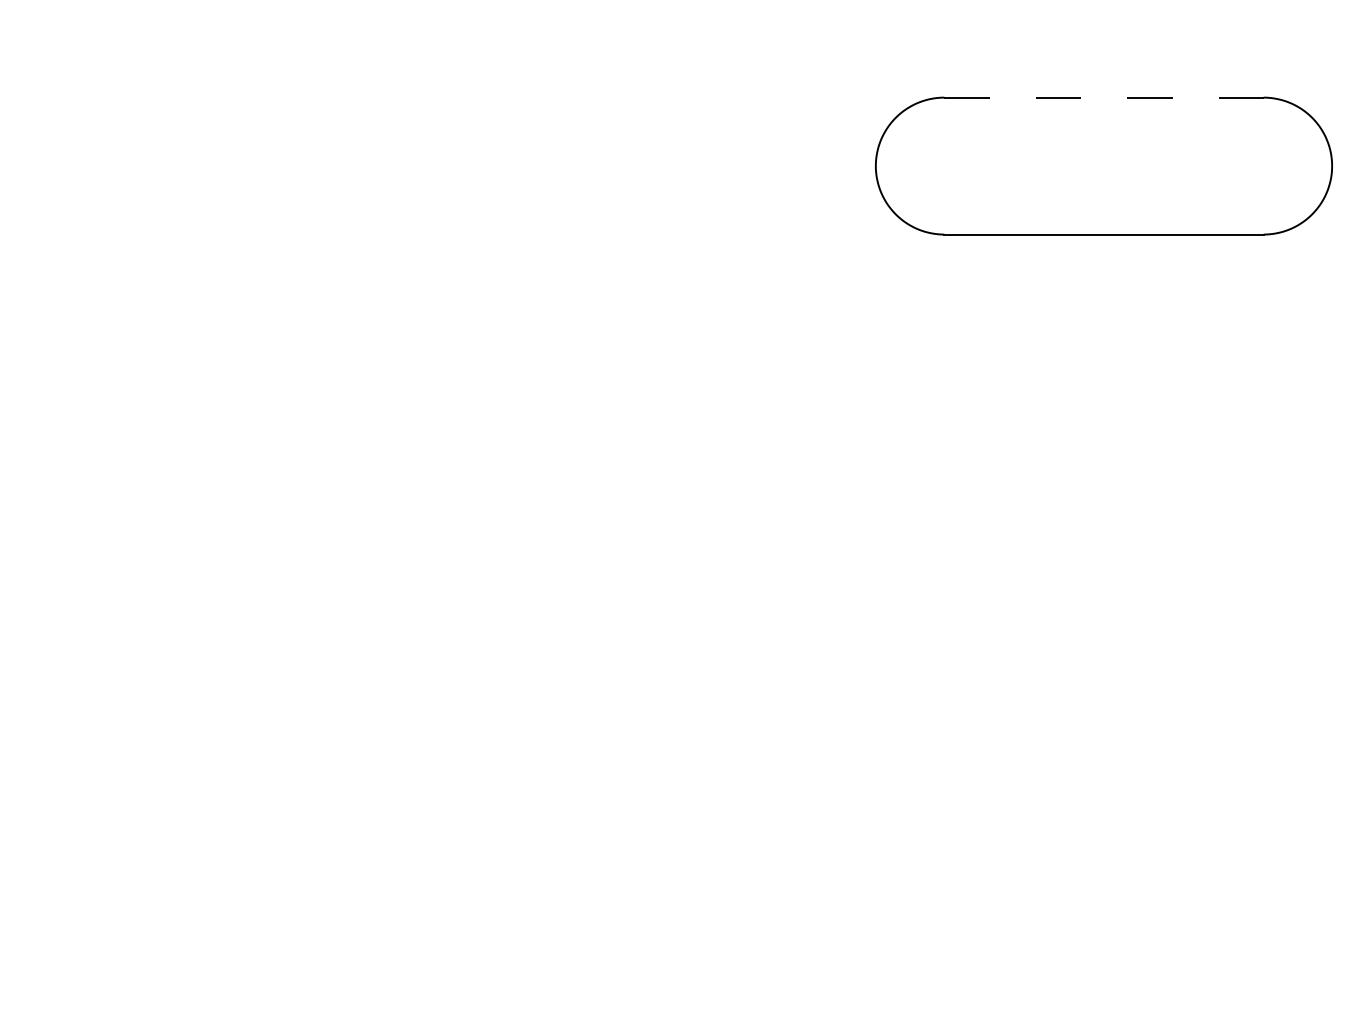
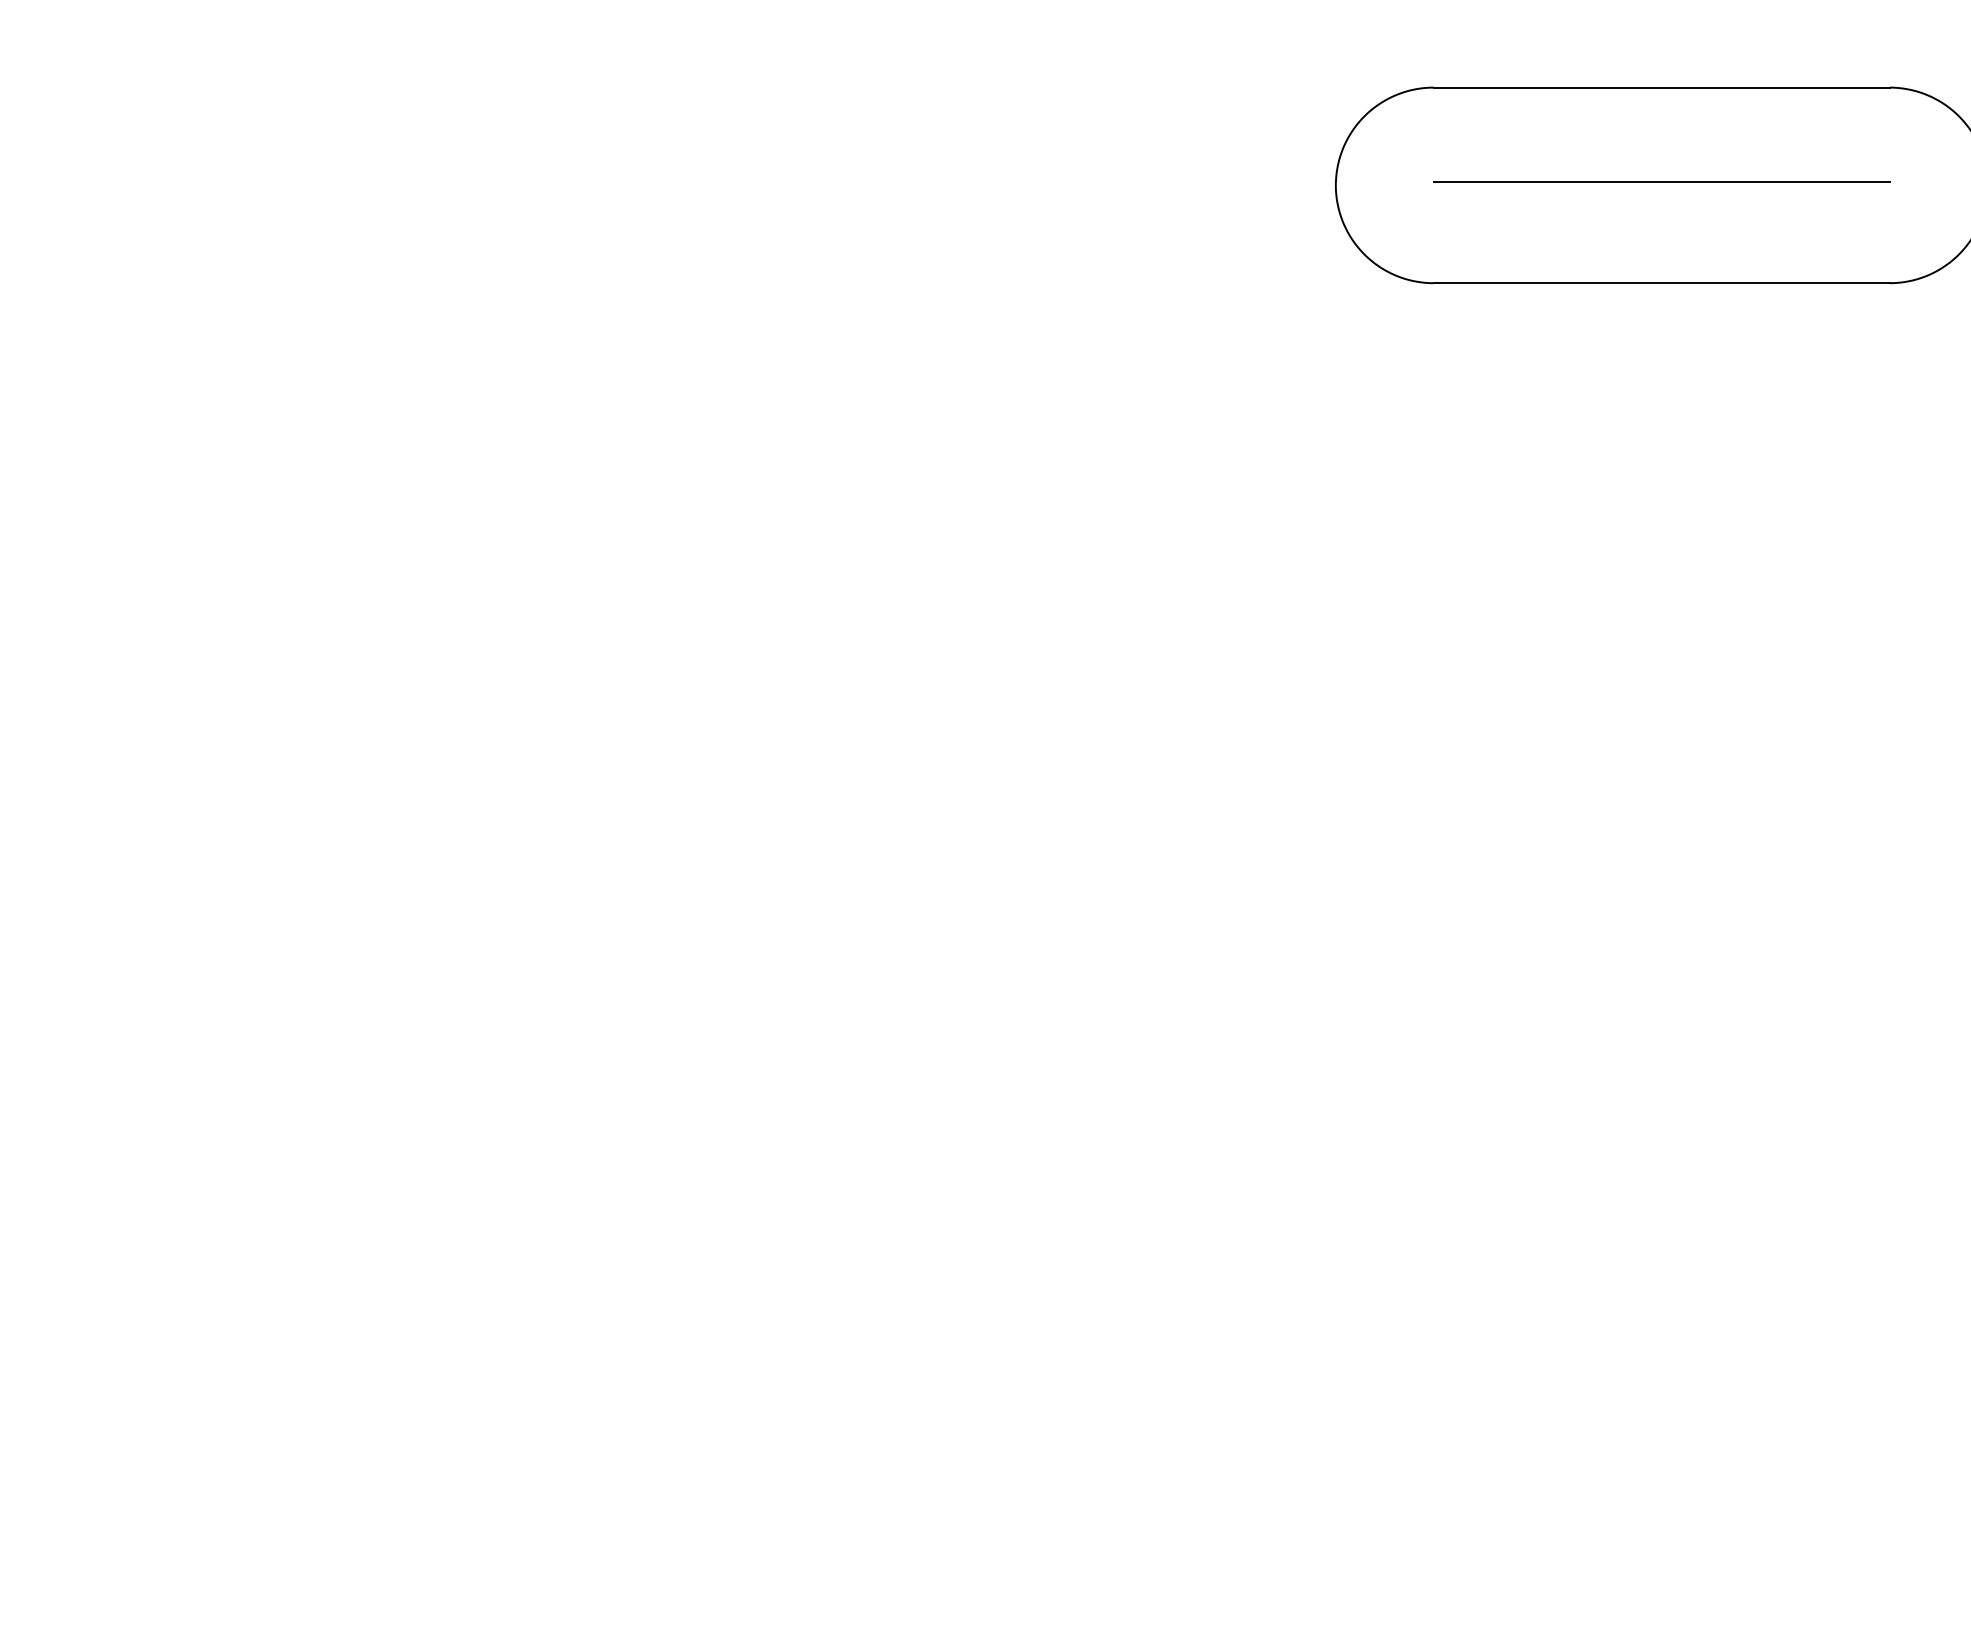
line: (1104, 97) -> (1662, 87), dashed -> solid
line: (1103, 164) -> (1661, 182), added

